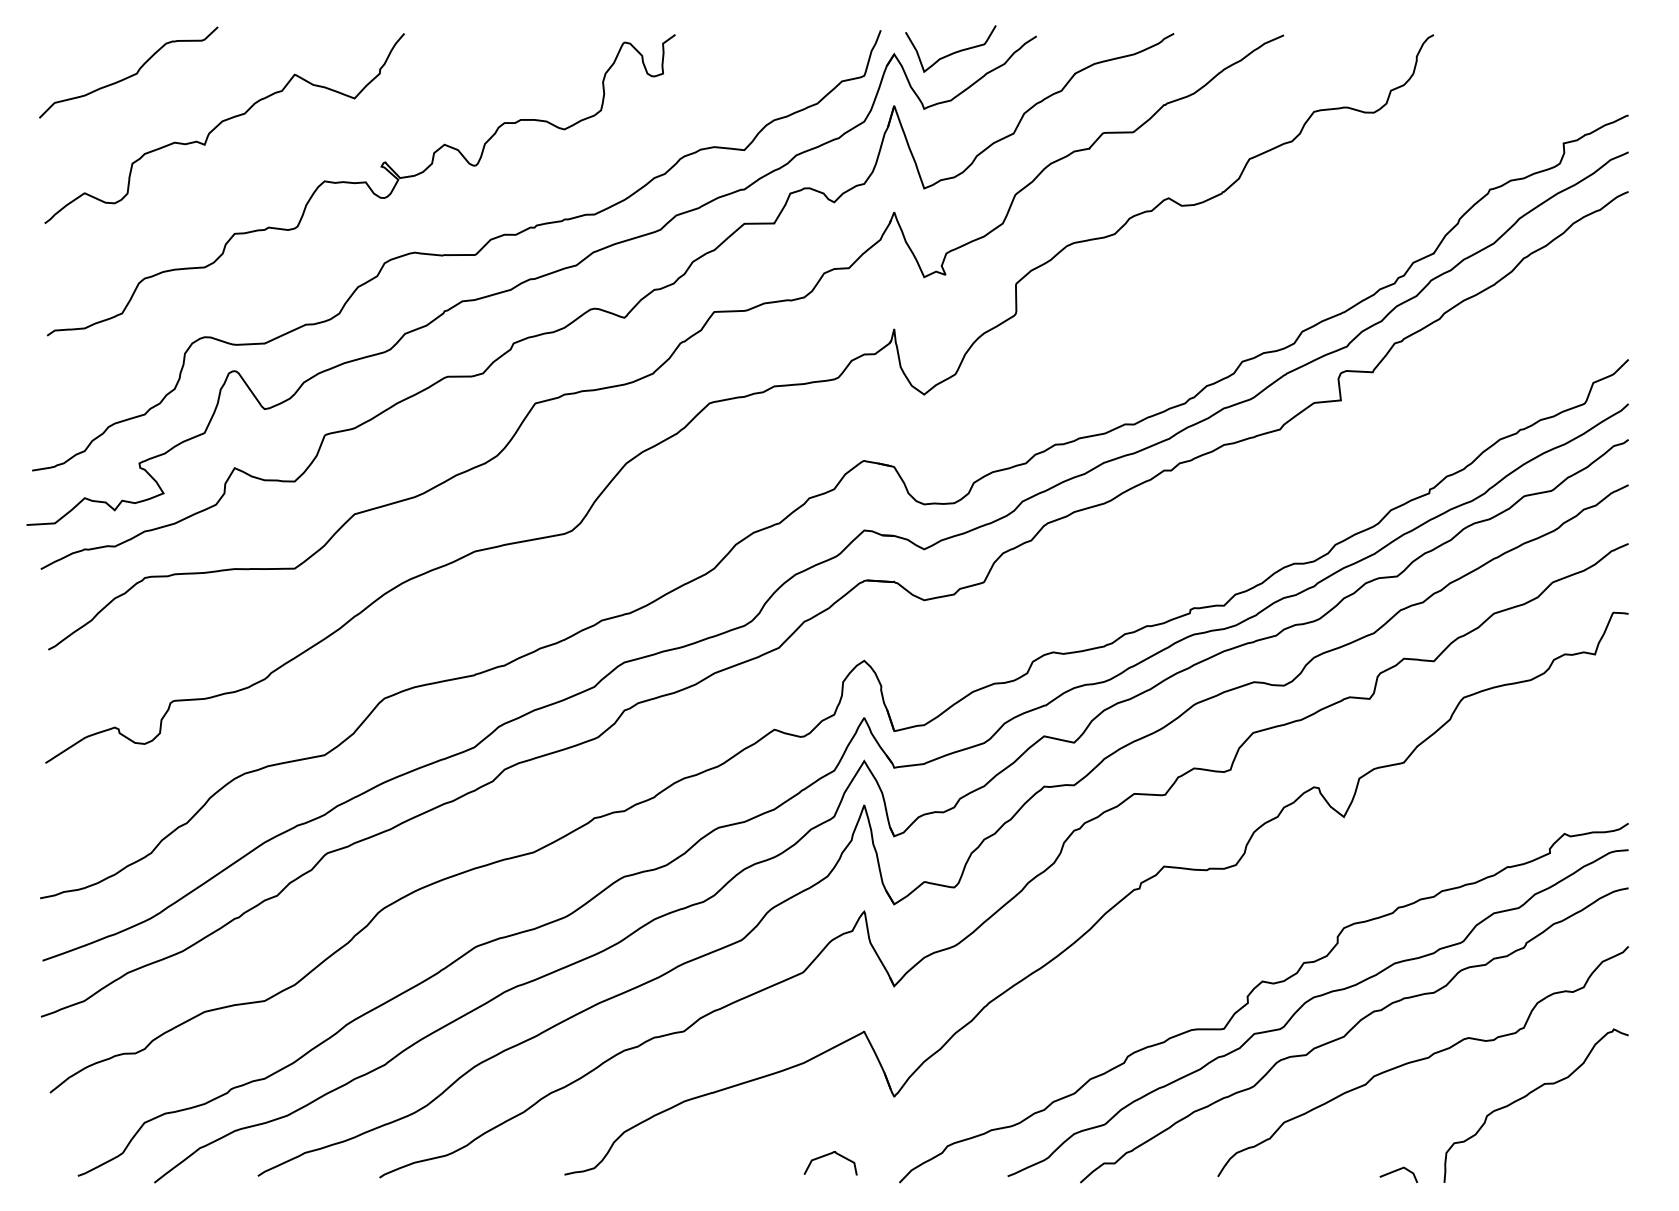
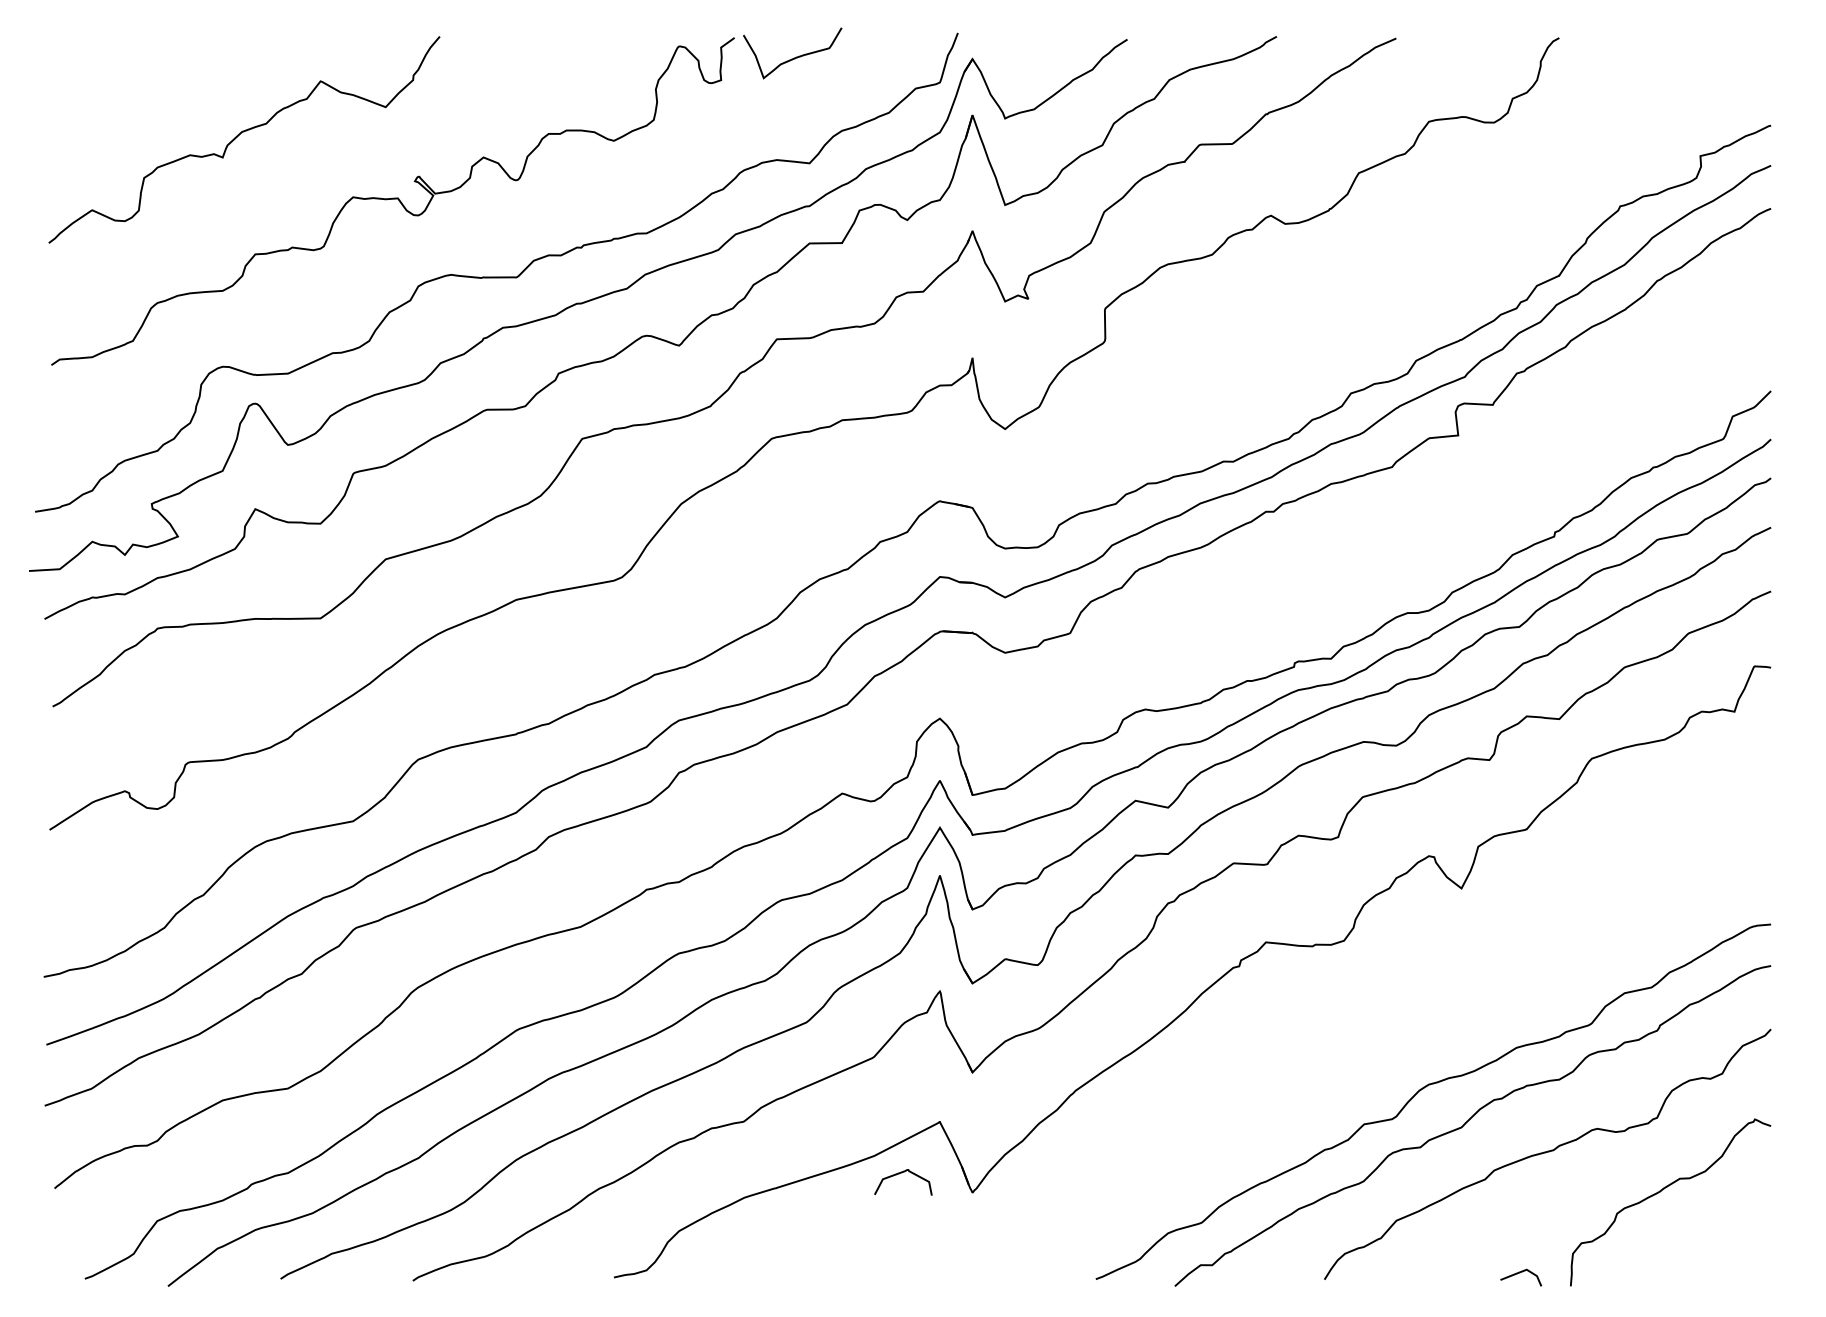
curve: (952, 52) -> (794, 57), moved
curve: (130, 75) -> (142, 82), removed
curve: (1248, 1003) -> (1357, 1091), removed
curve: (828, 1155) -> (901, 1173), moved

